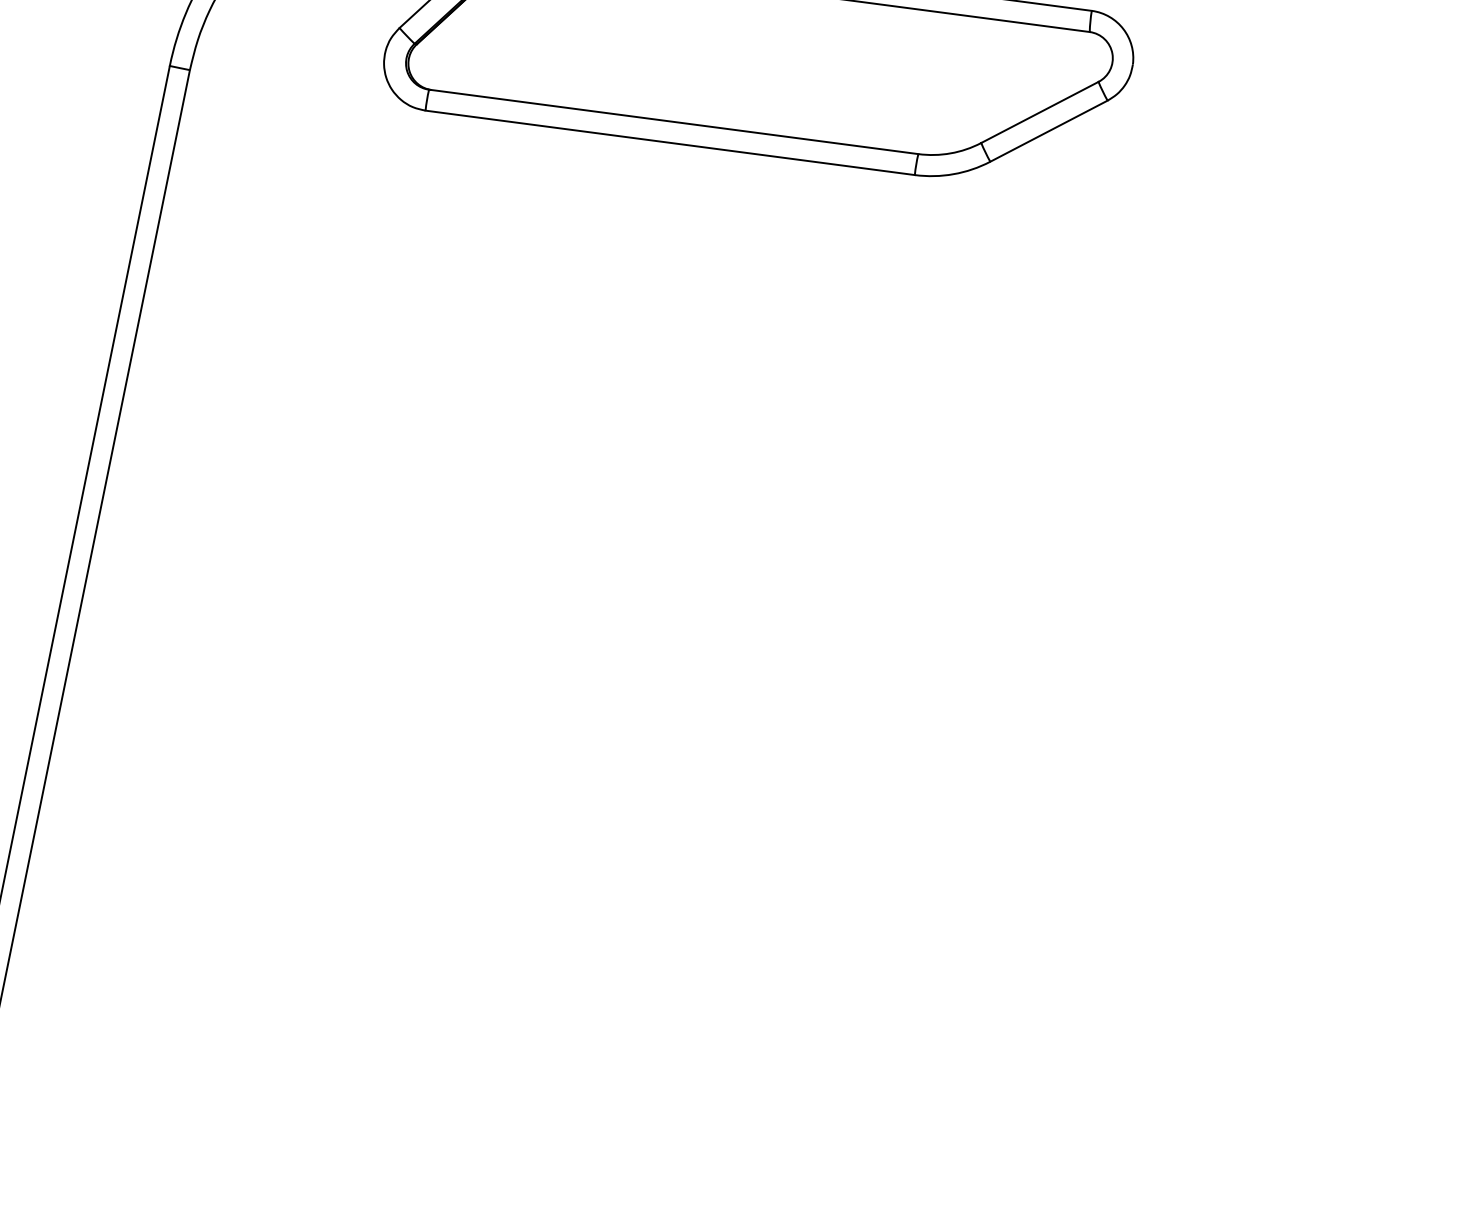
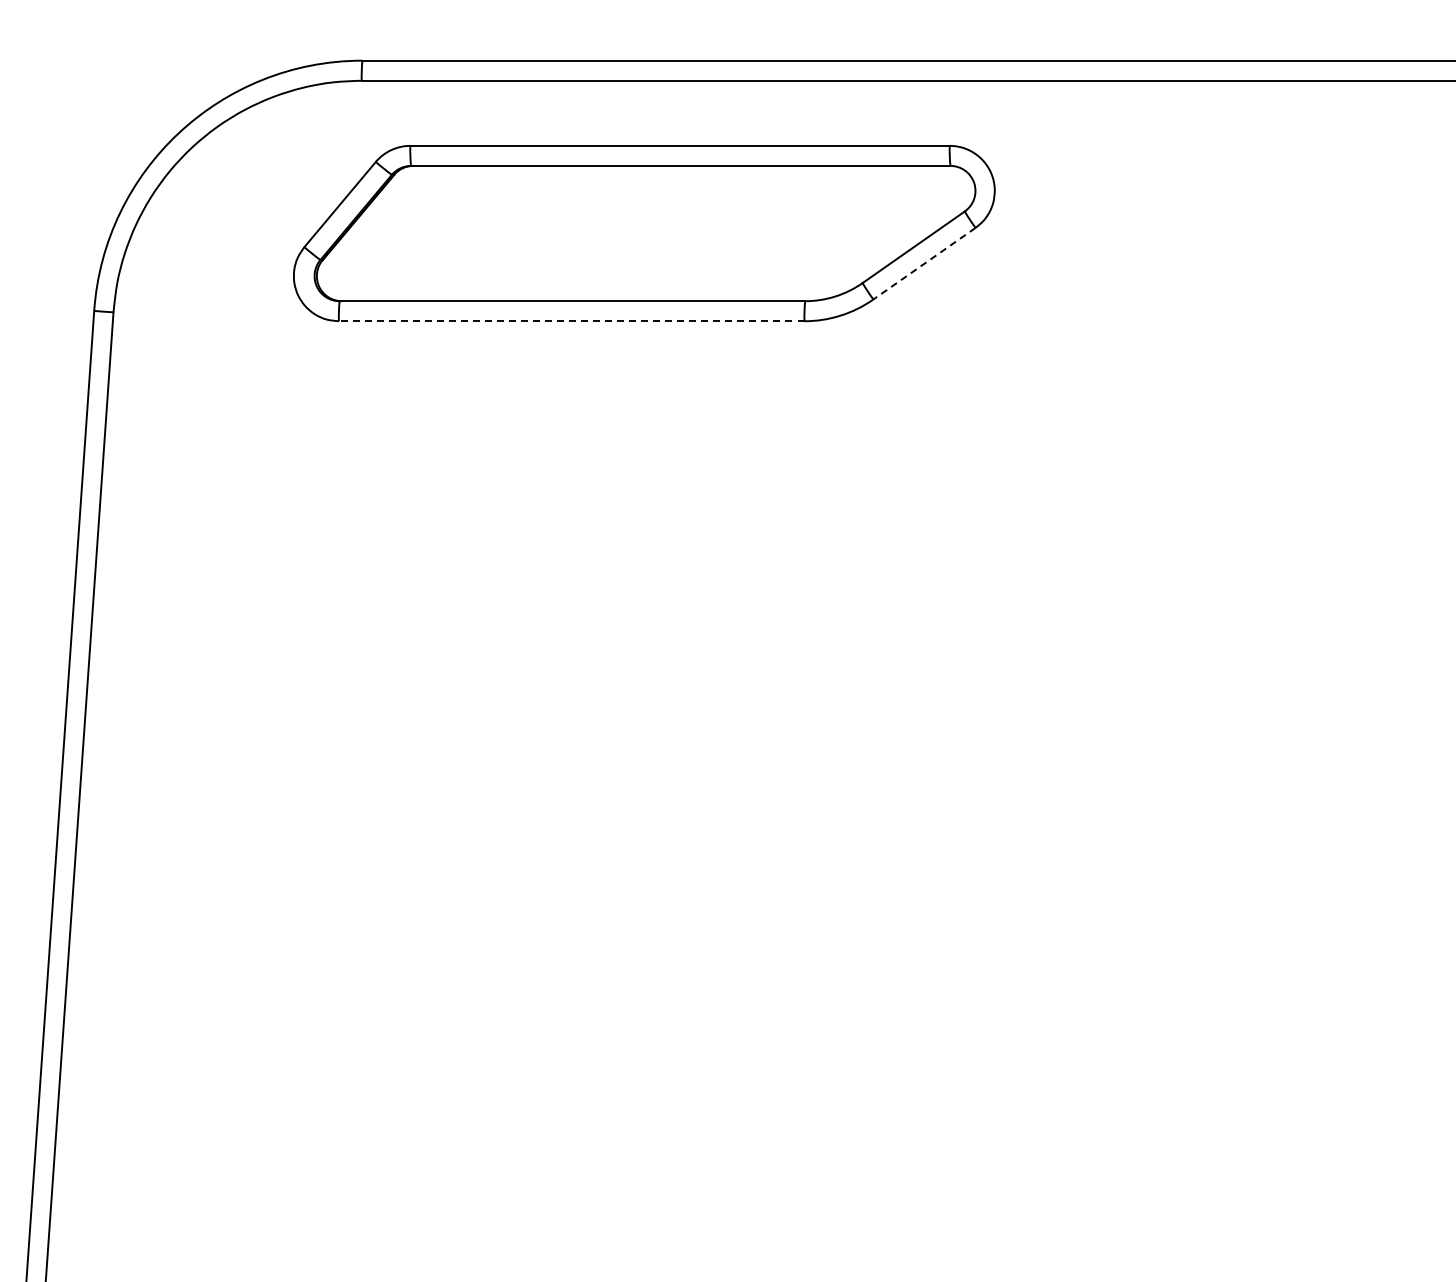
line: (1048, 130) -> (924, 263), solid -> dashed
line: (669, 143) -> (571, 321), solid -> dashed

